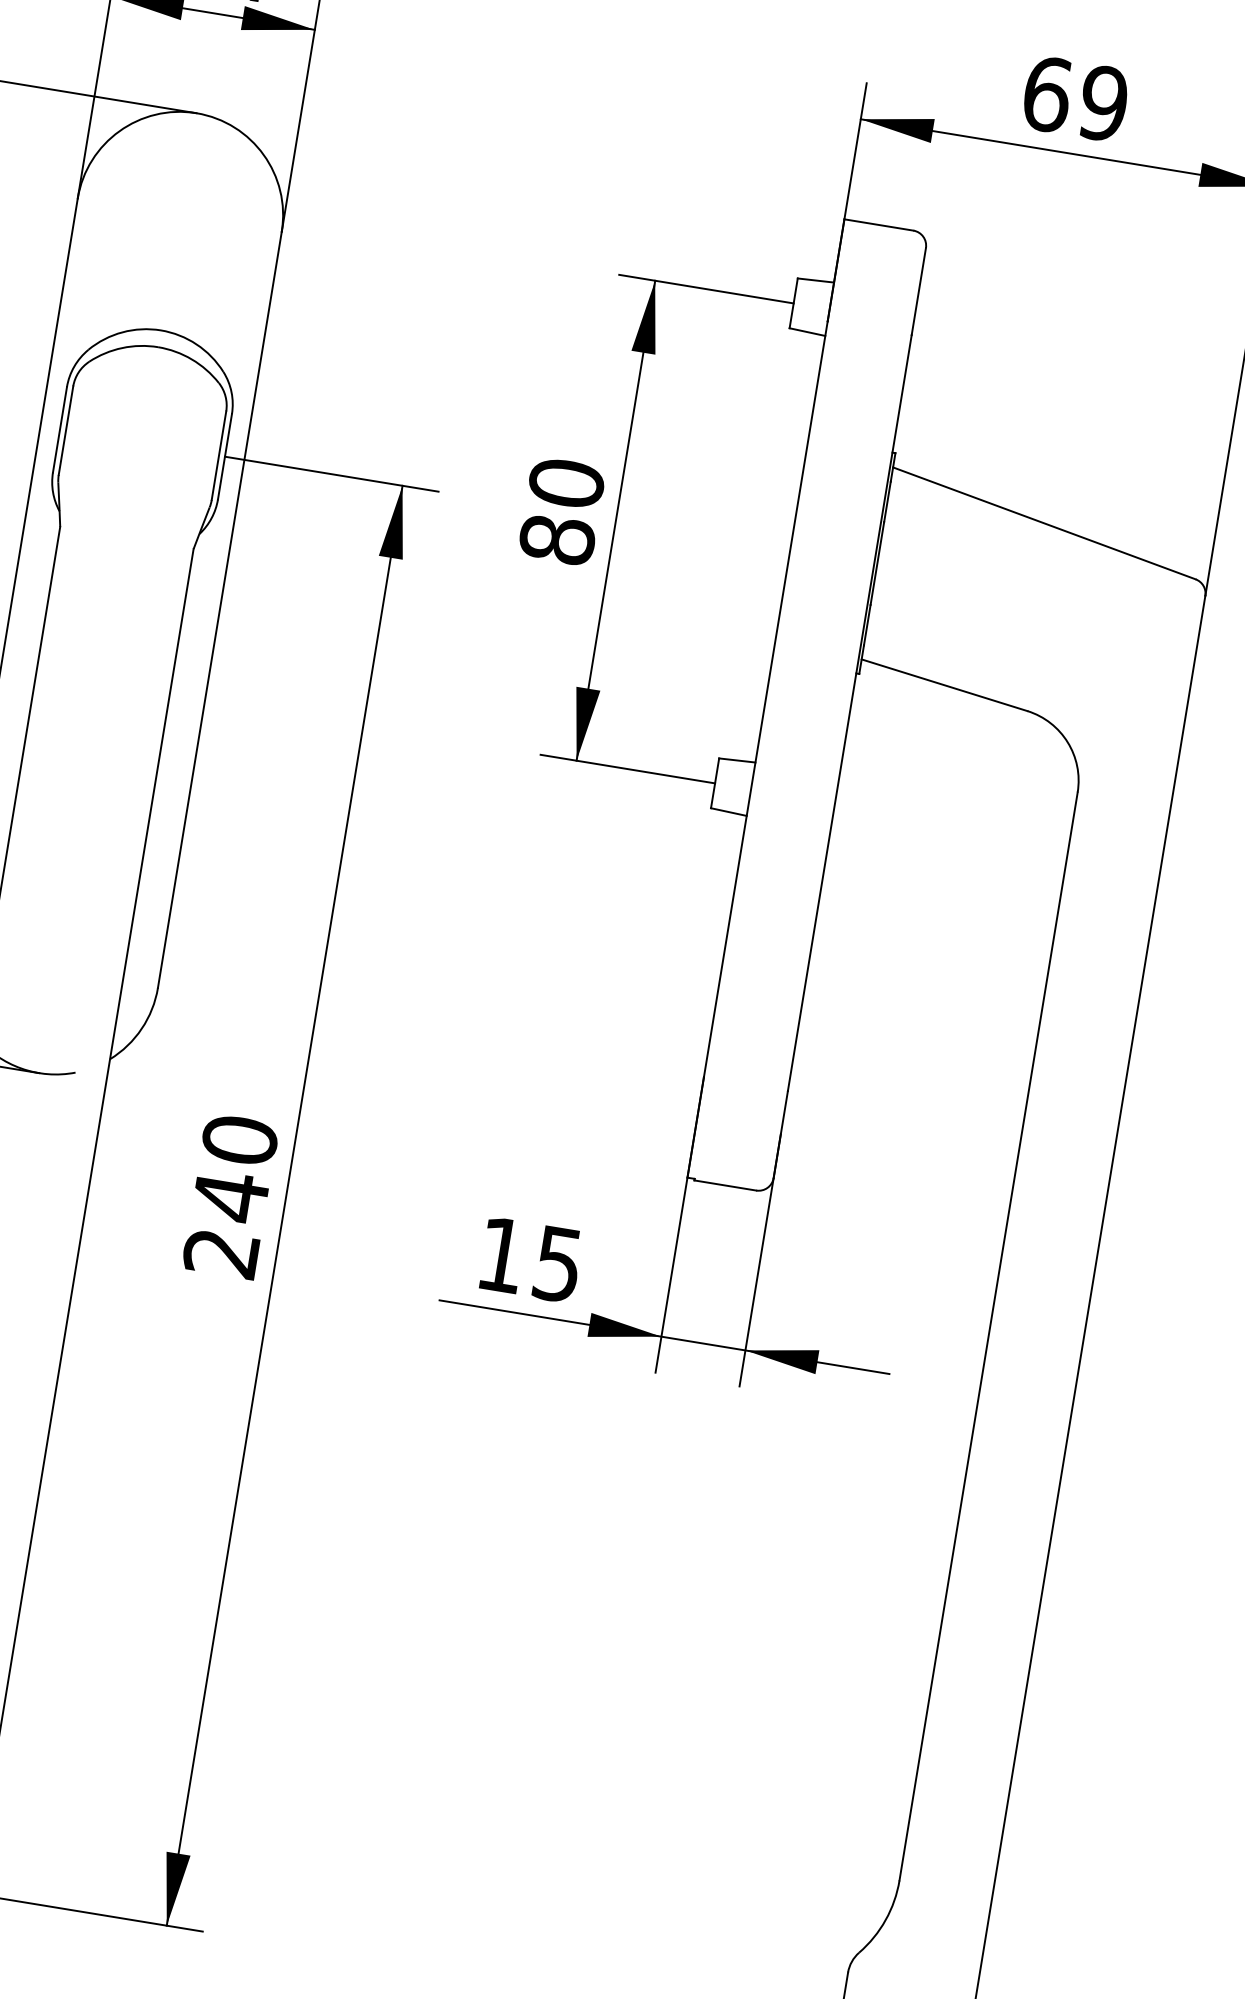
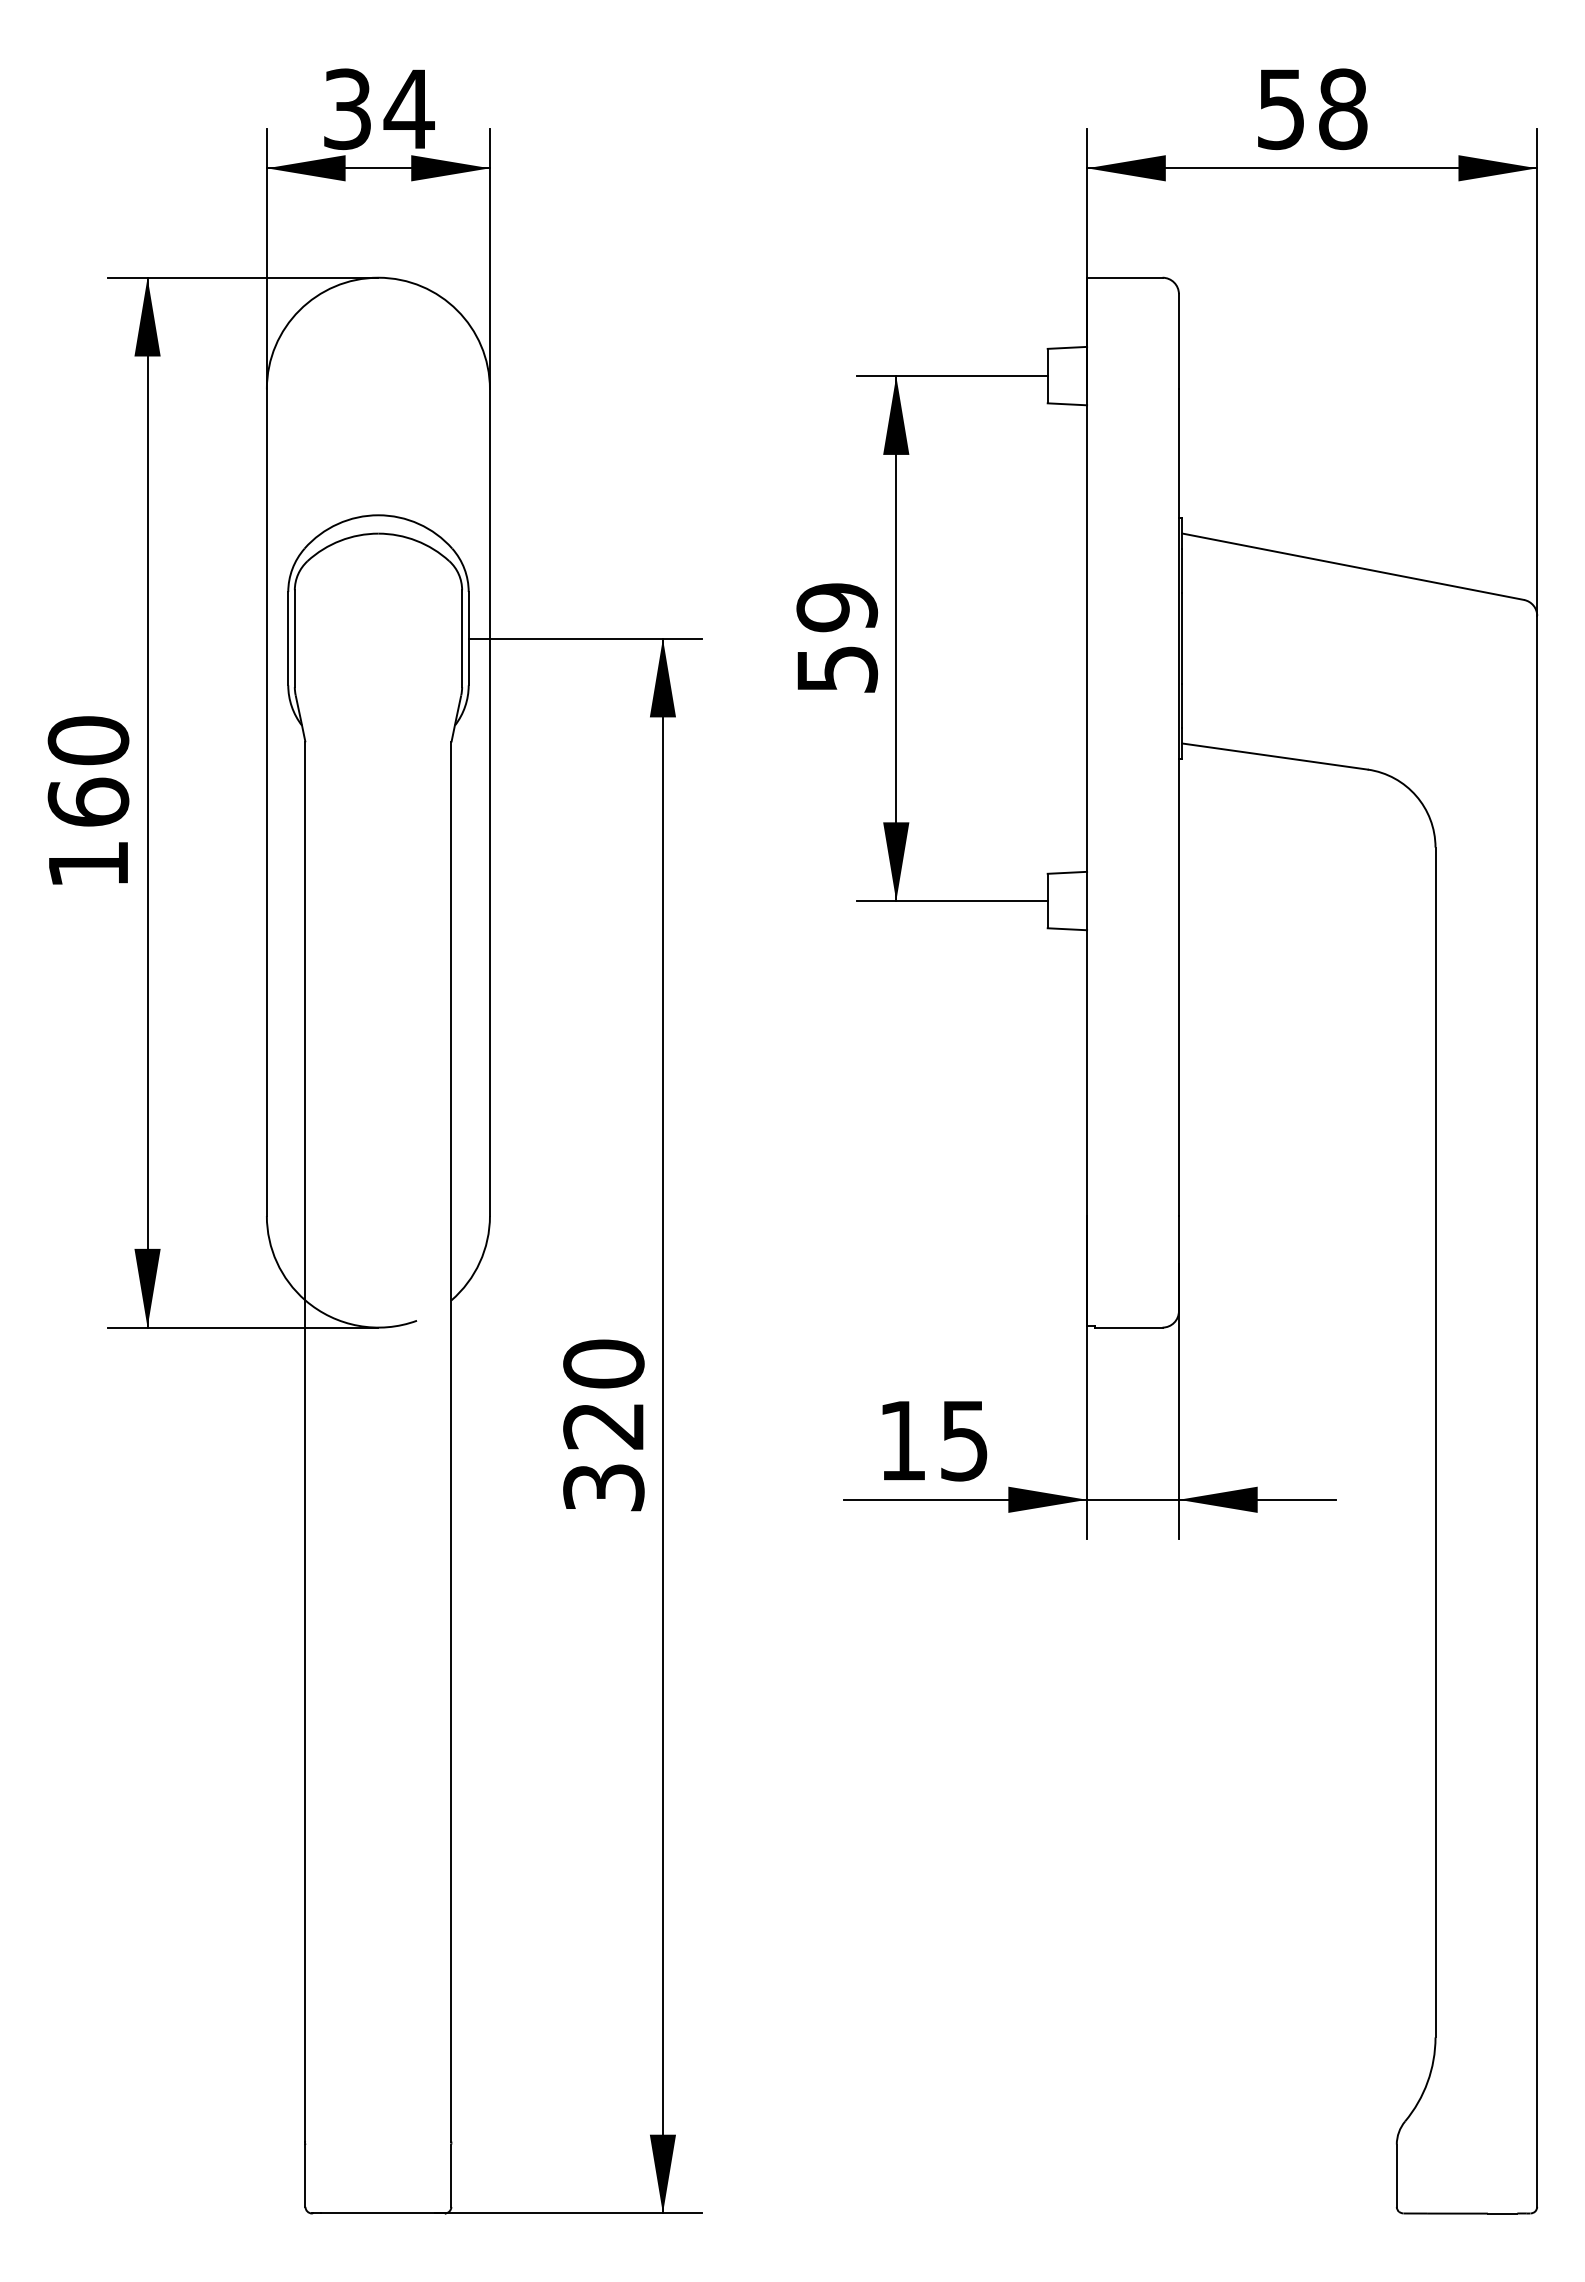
text: (1075, 99) -> (1312, 109), 69 -> 58
text: (562, 511) -> (837, 638), 80 -> 59
text: (225, 1223) -> (603, 1455), 240 -> 320

